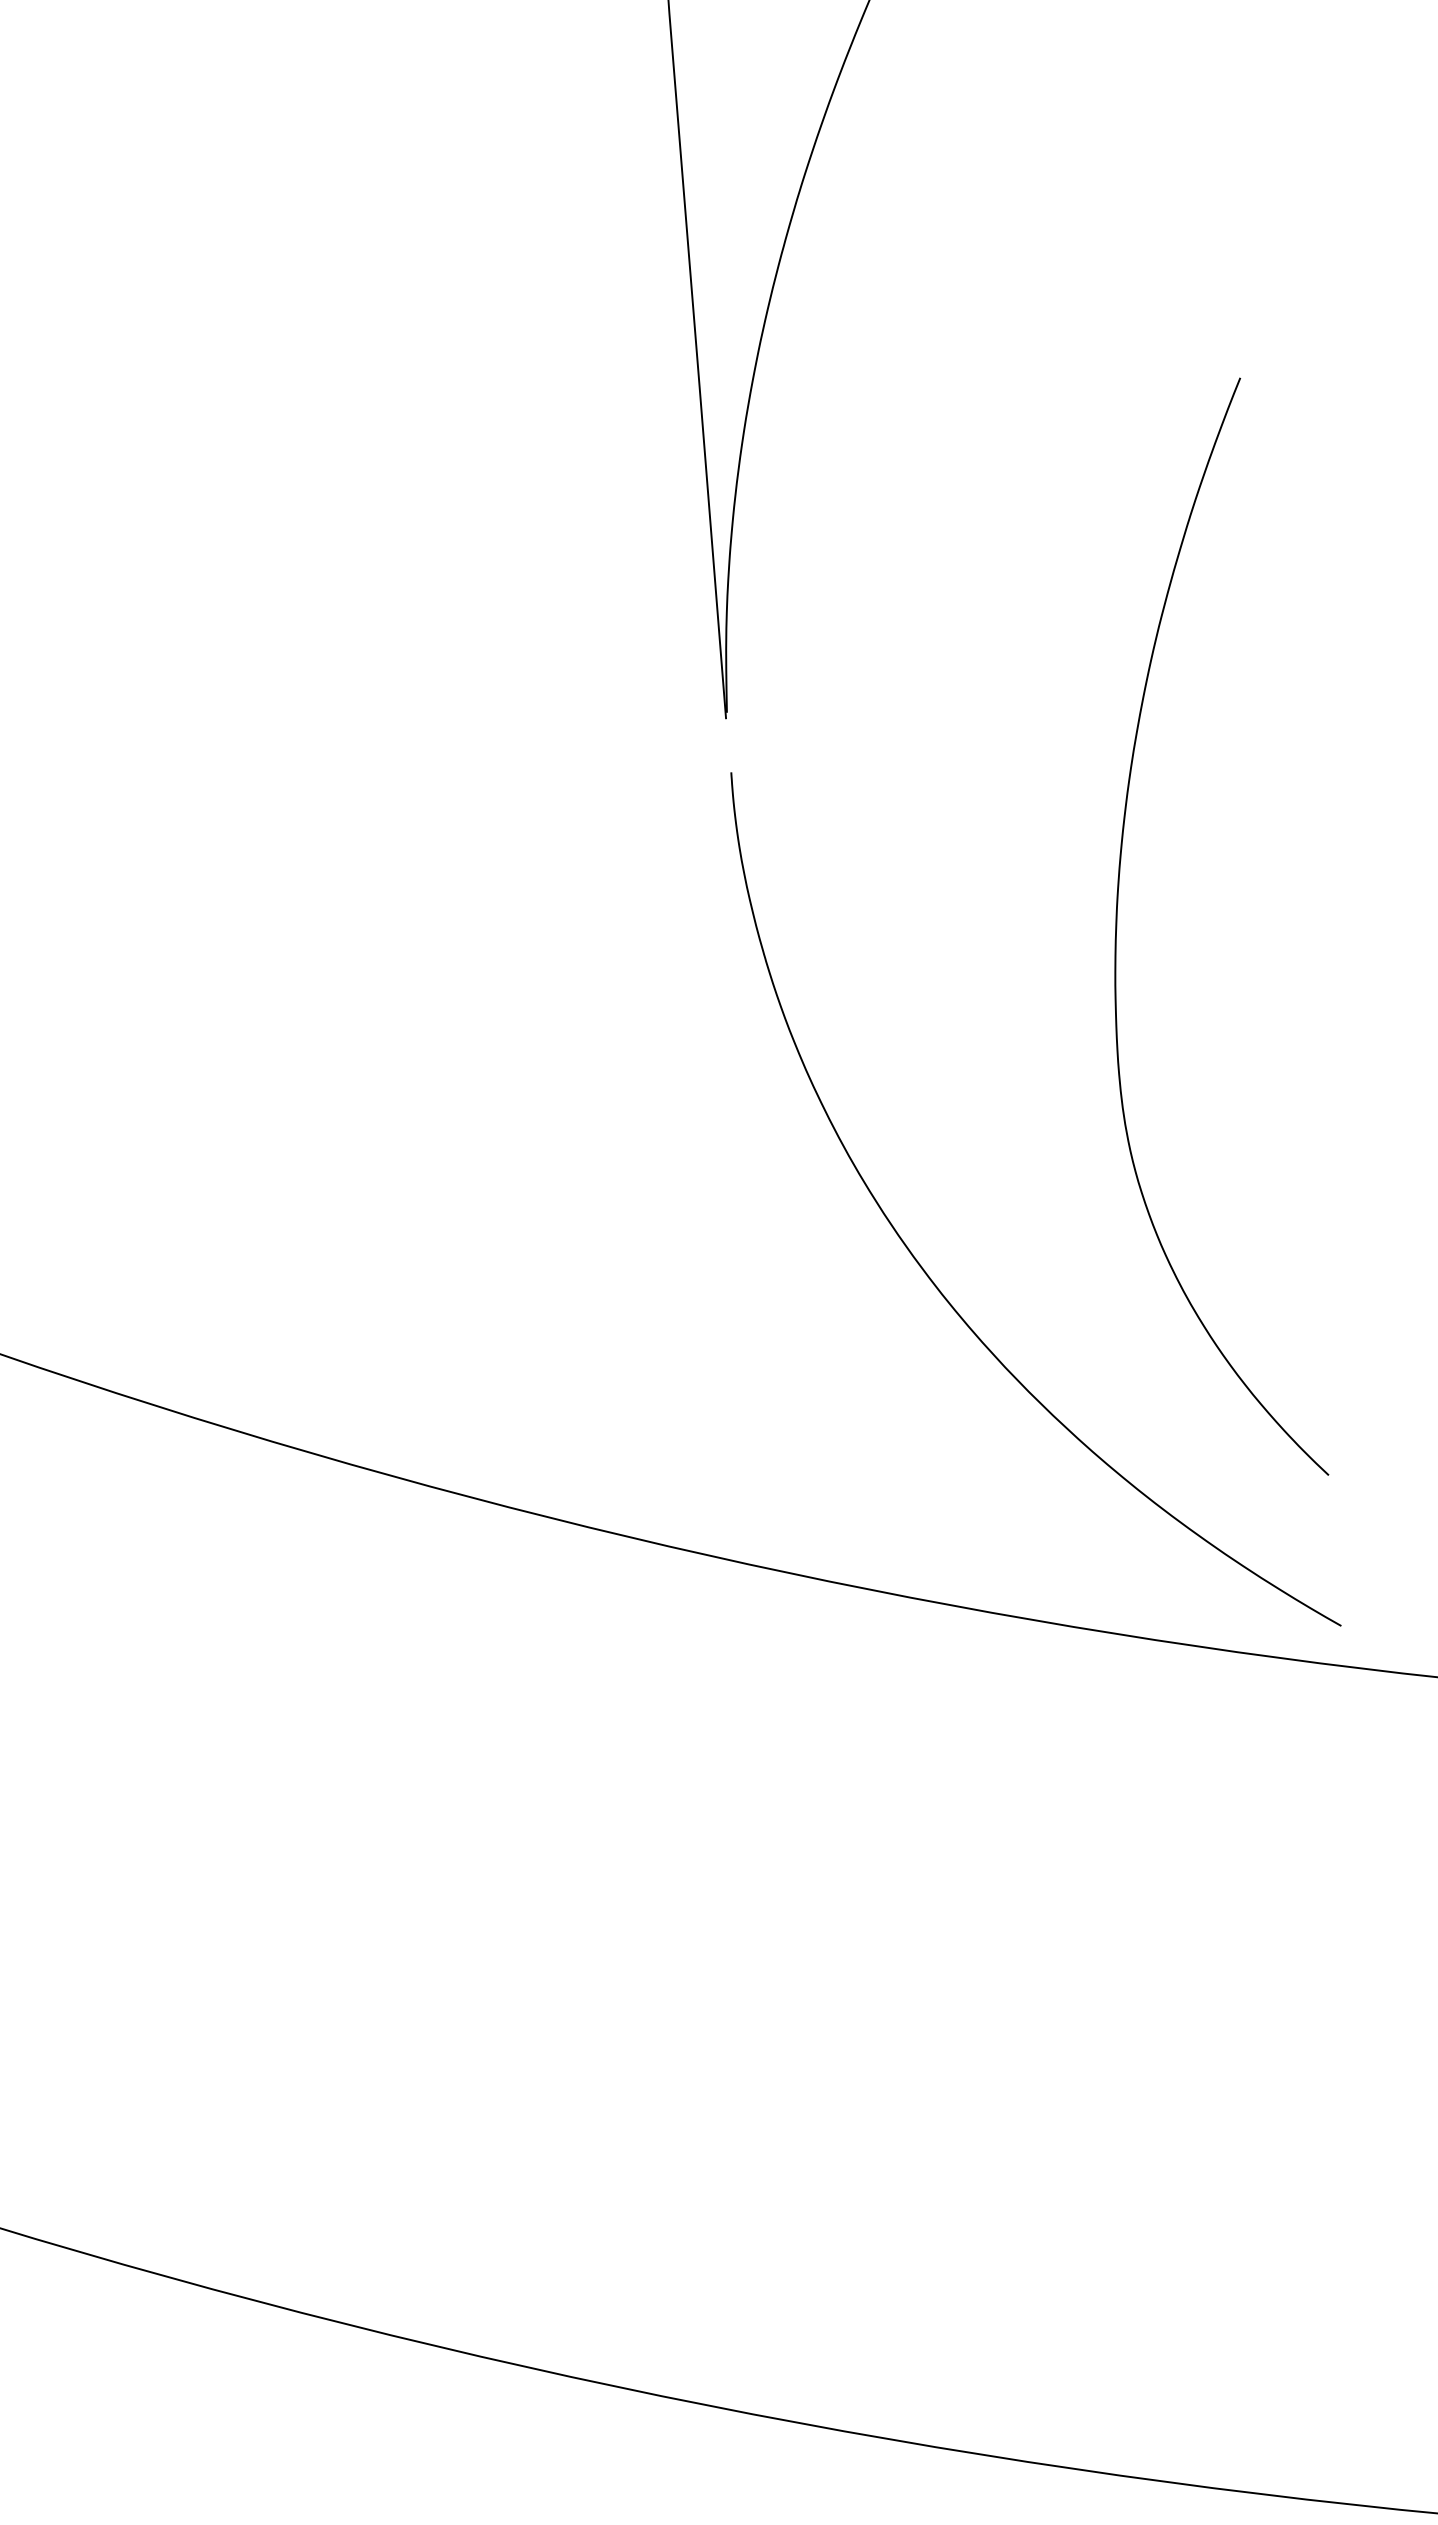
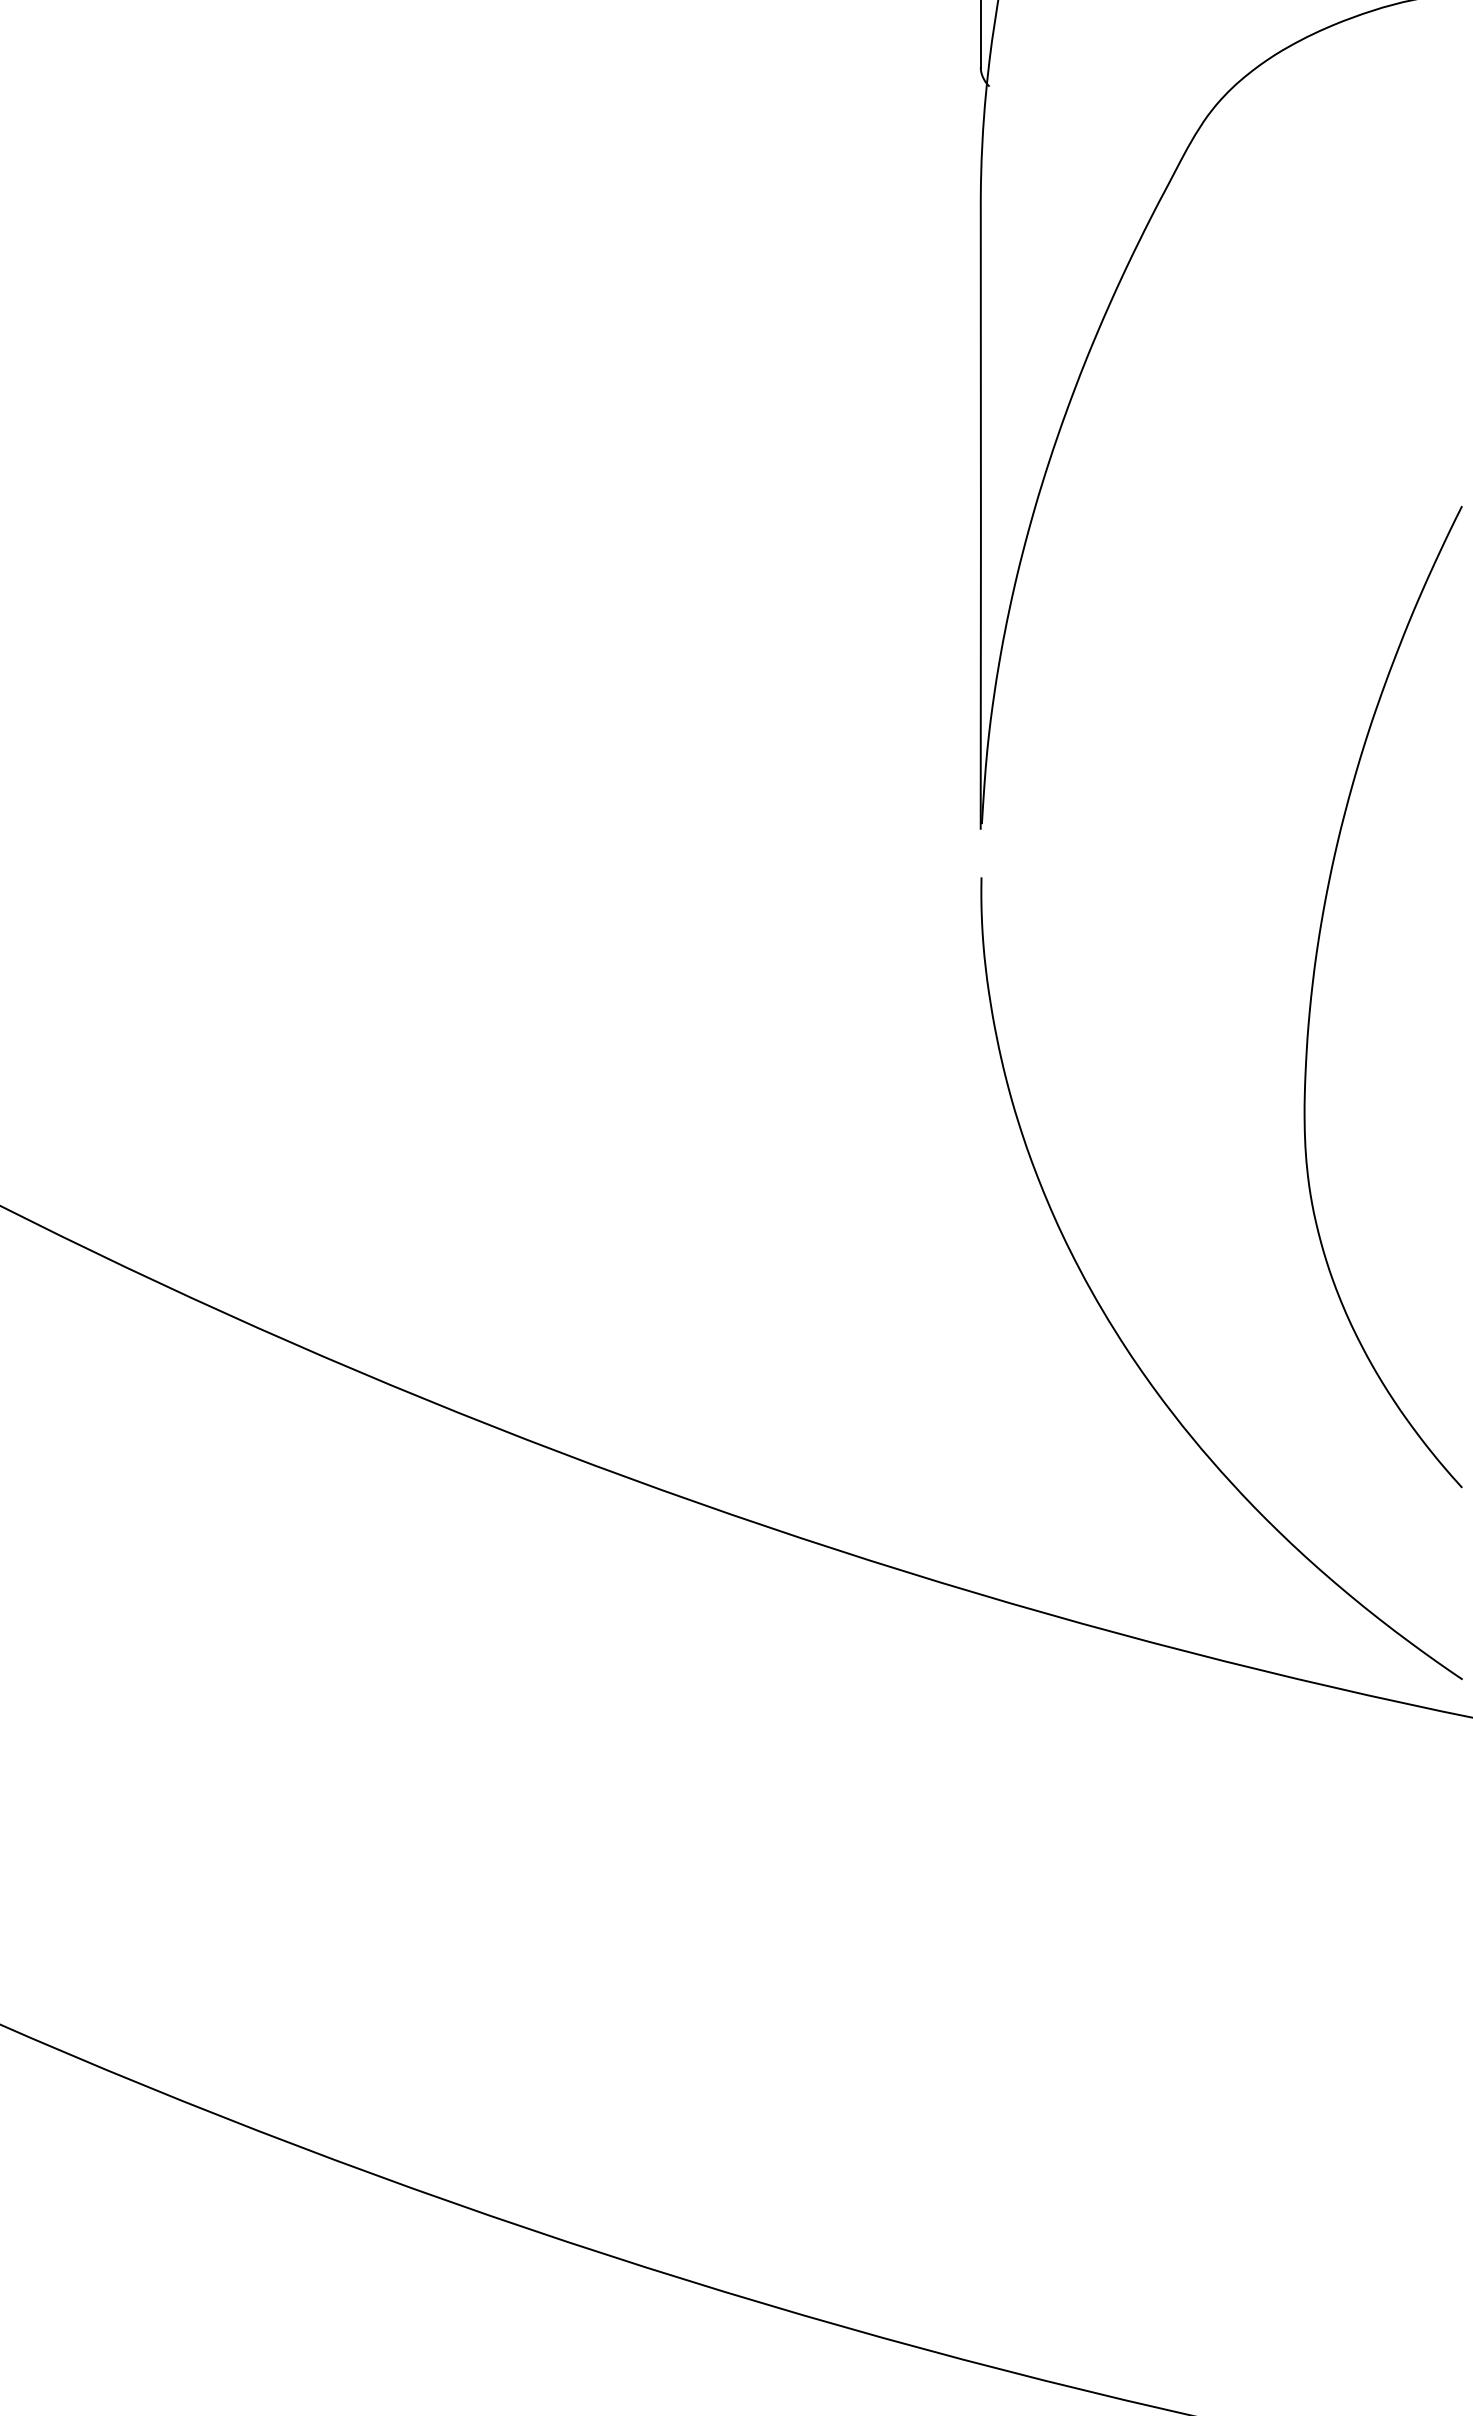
curve: (1117, 930) -> (1313, 988), moved

